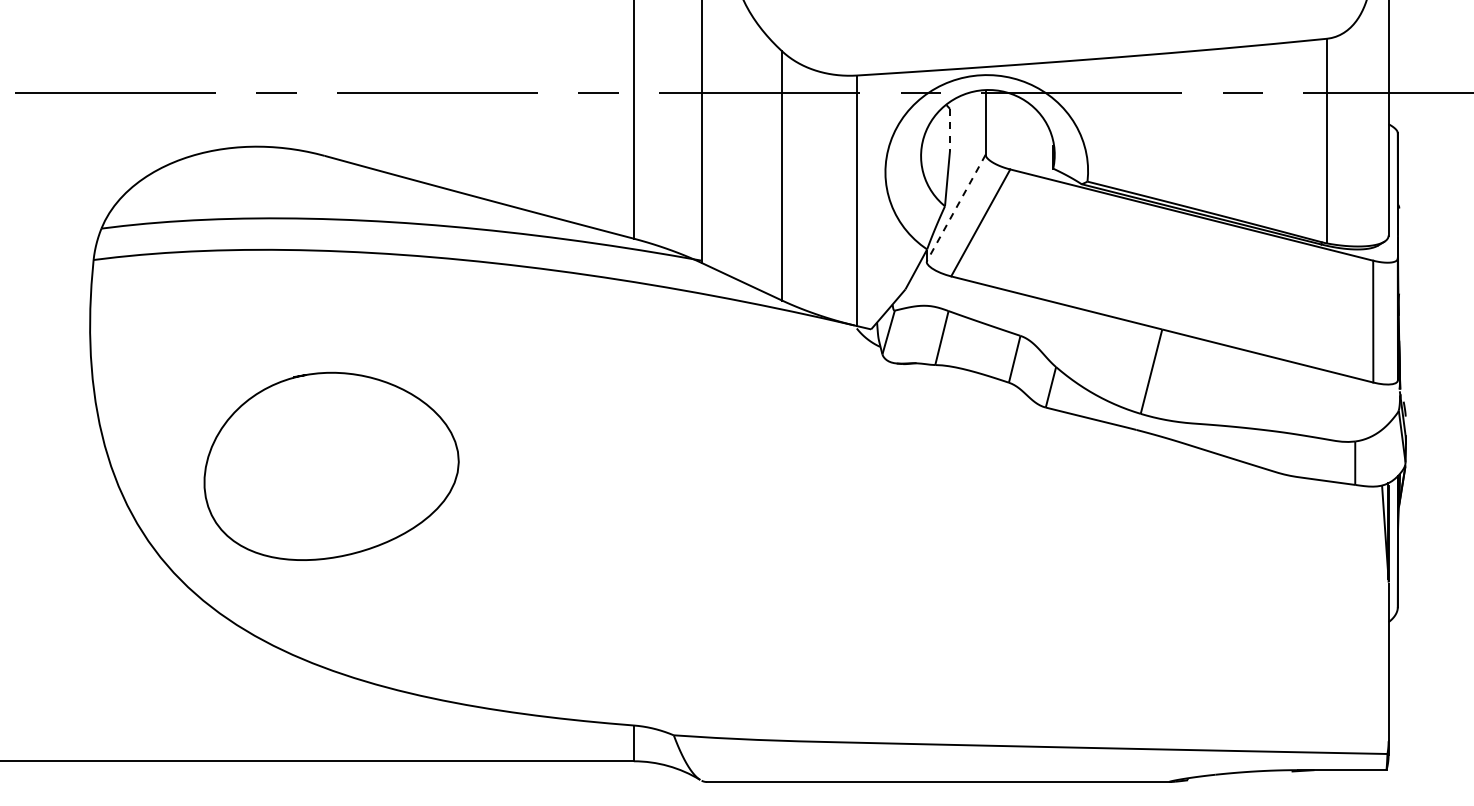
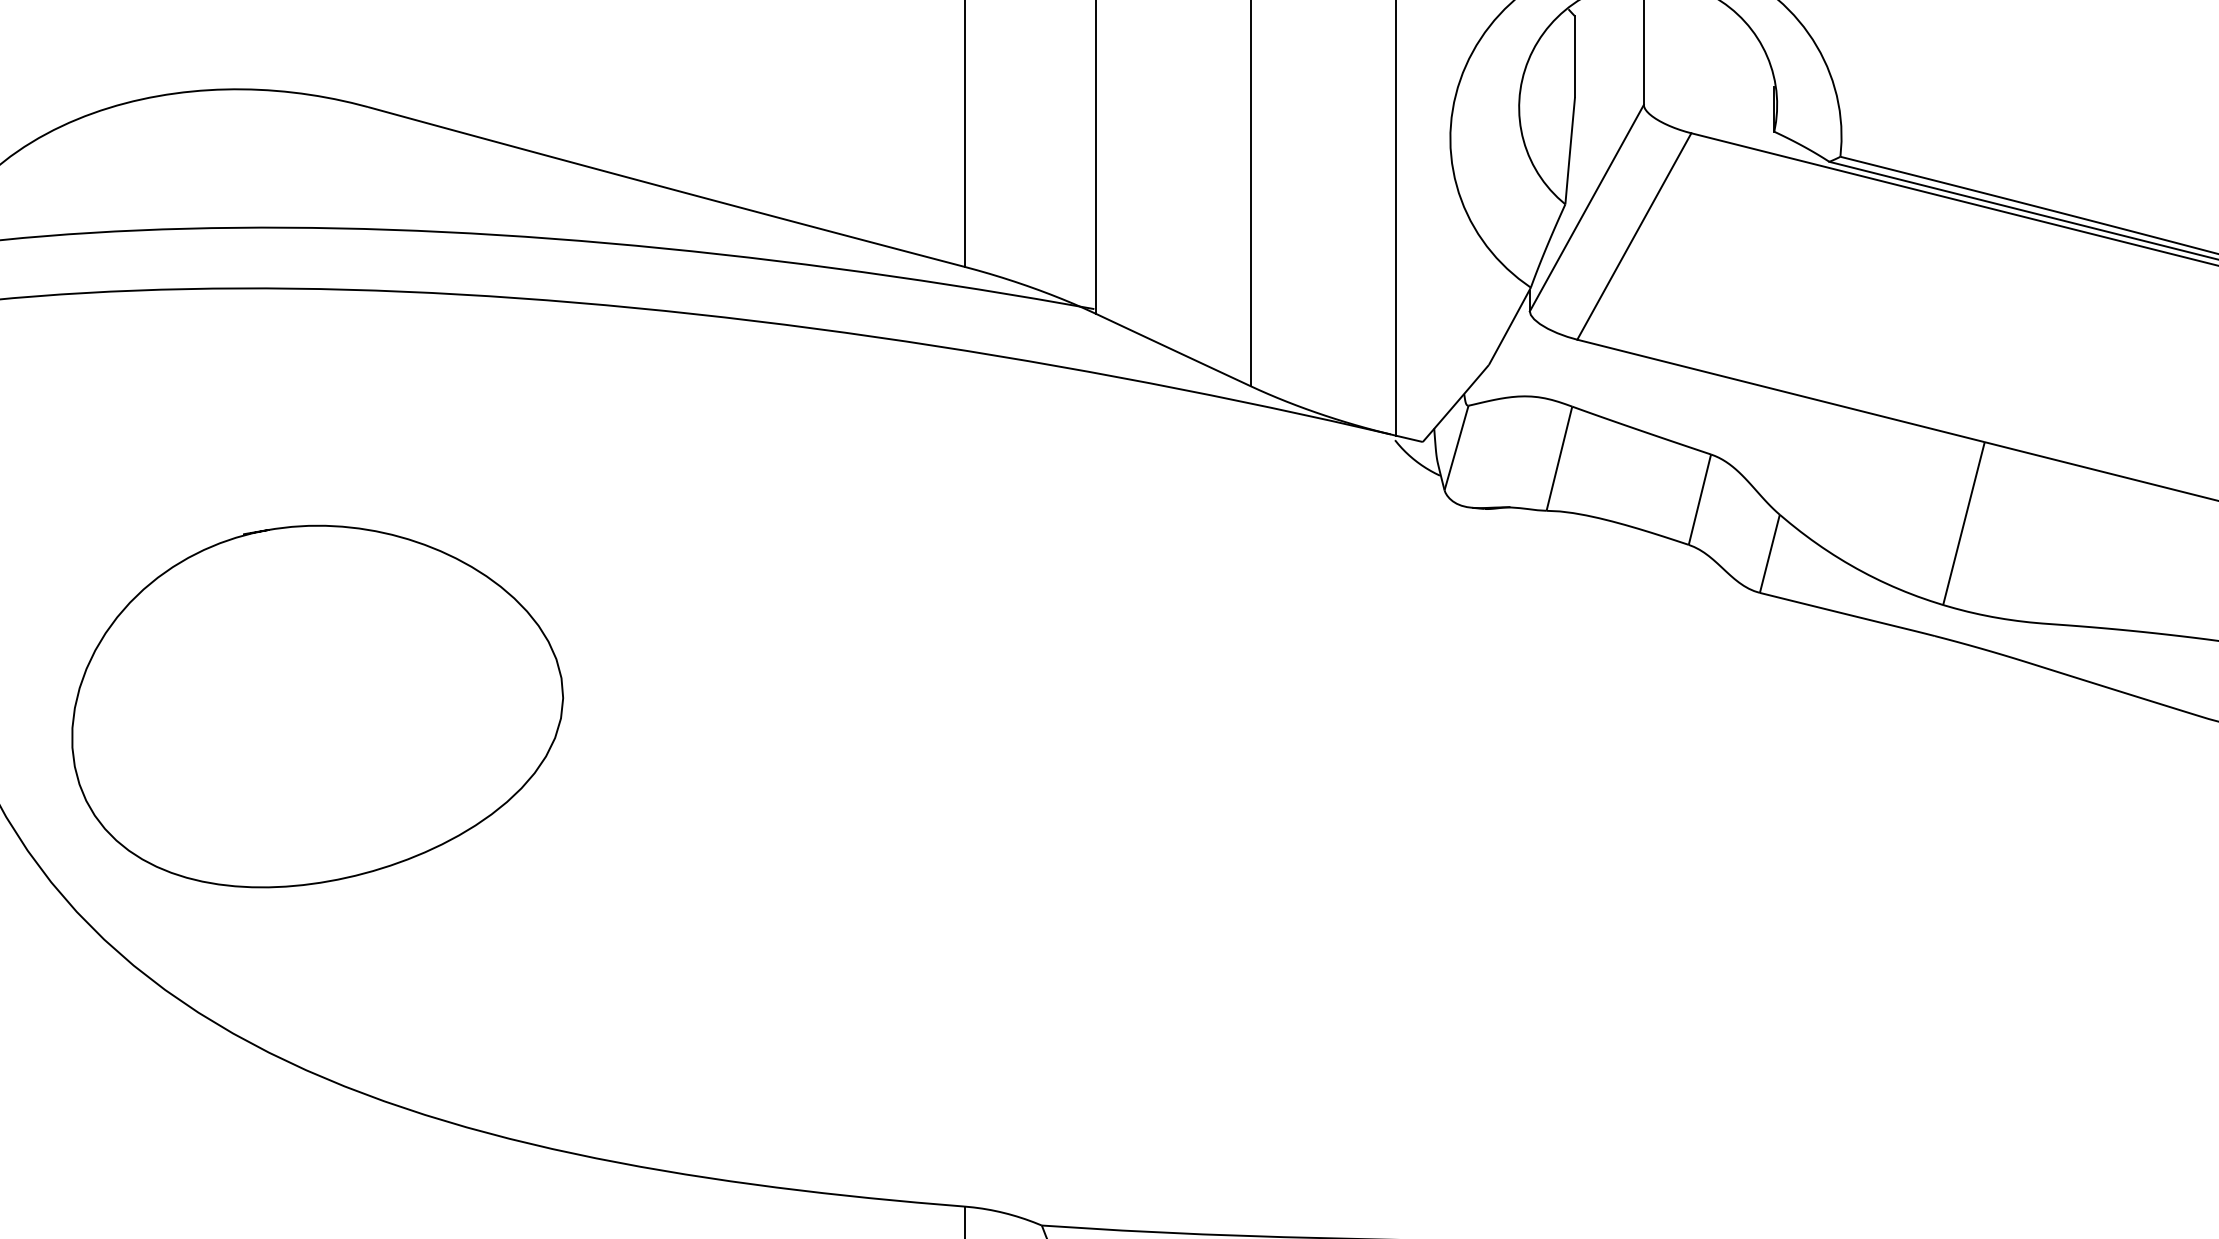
line: (950, 129) -> (1575, 56), dashed -> solid
line: (955, 208) -> (1585, 208), dashed -> solid
curve: (352, 552) -> (357, 872), moved

